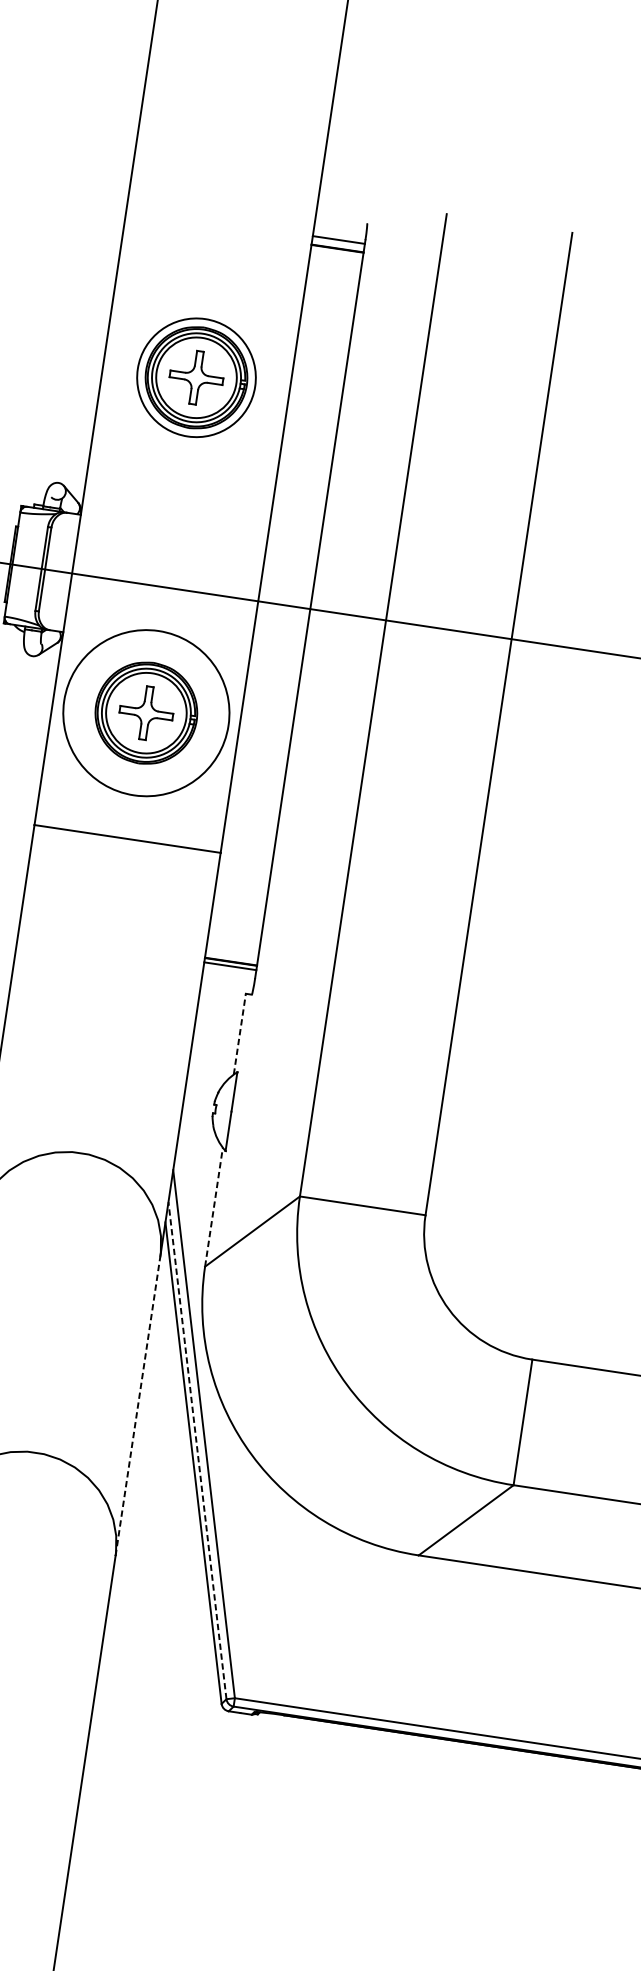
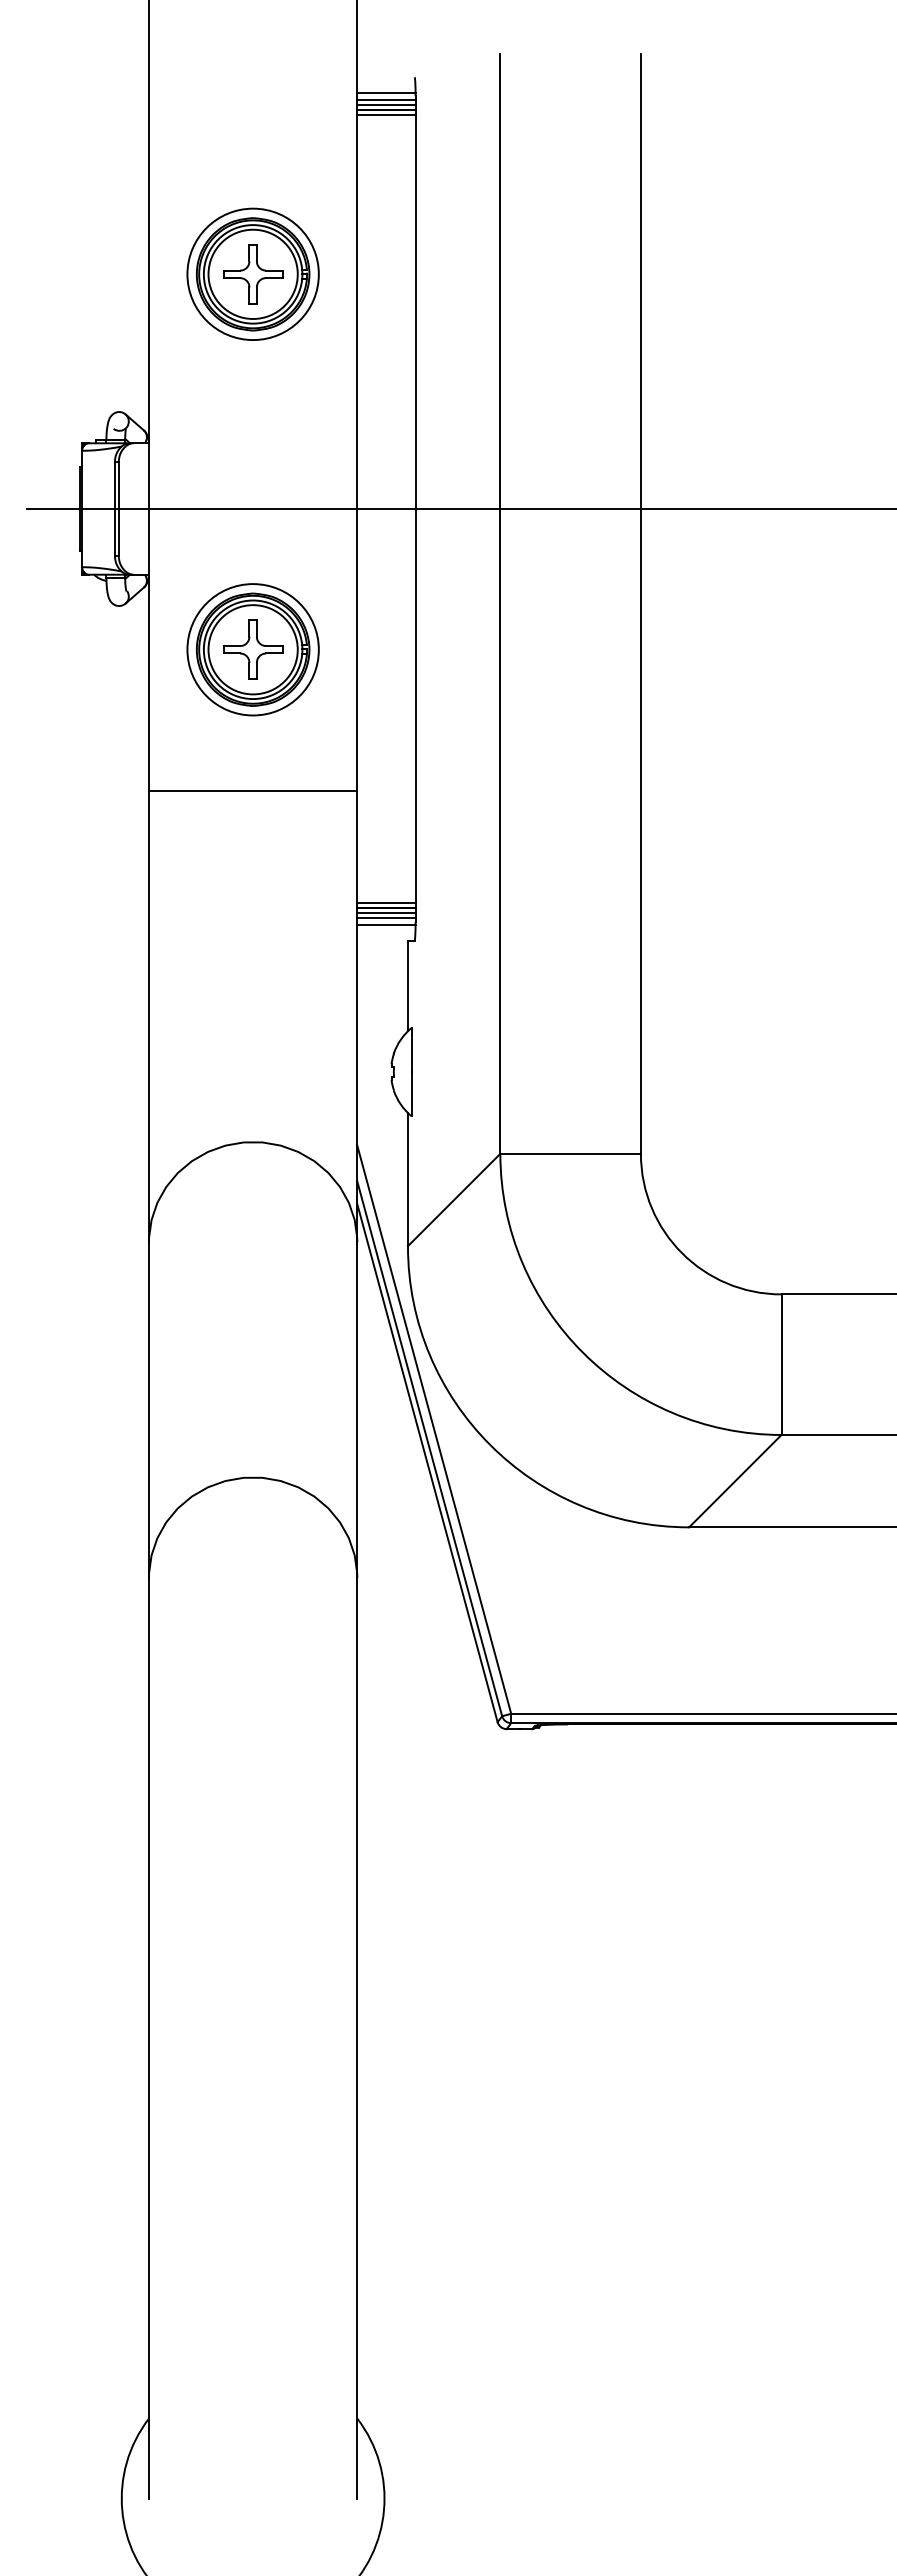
line: (339, 234) -> (386, 93), added
line: (338, 243) -> (386, 104), added
line: (337, 252) -> (386, 114), added
circle: (145, 712) -> (252, 649), size x0.71
line: (231, 957) -> (386, 903), added
line: (229, 970) -> (386, 917), added
line: (228, 976) -> (386, 924), added
line: (239, 1033) -> (407, 985), dashed -> solid
line: (213, 1207) -> (407, 1179), dashed -> solid
line: (138, 1406) -> (357, 1410), dashed -> solid
line: (197, 1450) -> (429, 1448), dashed -> solid

